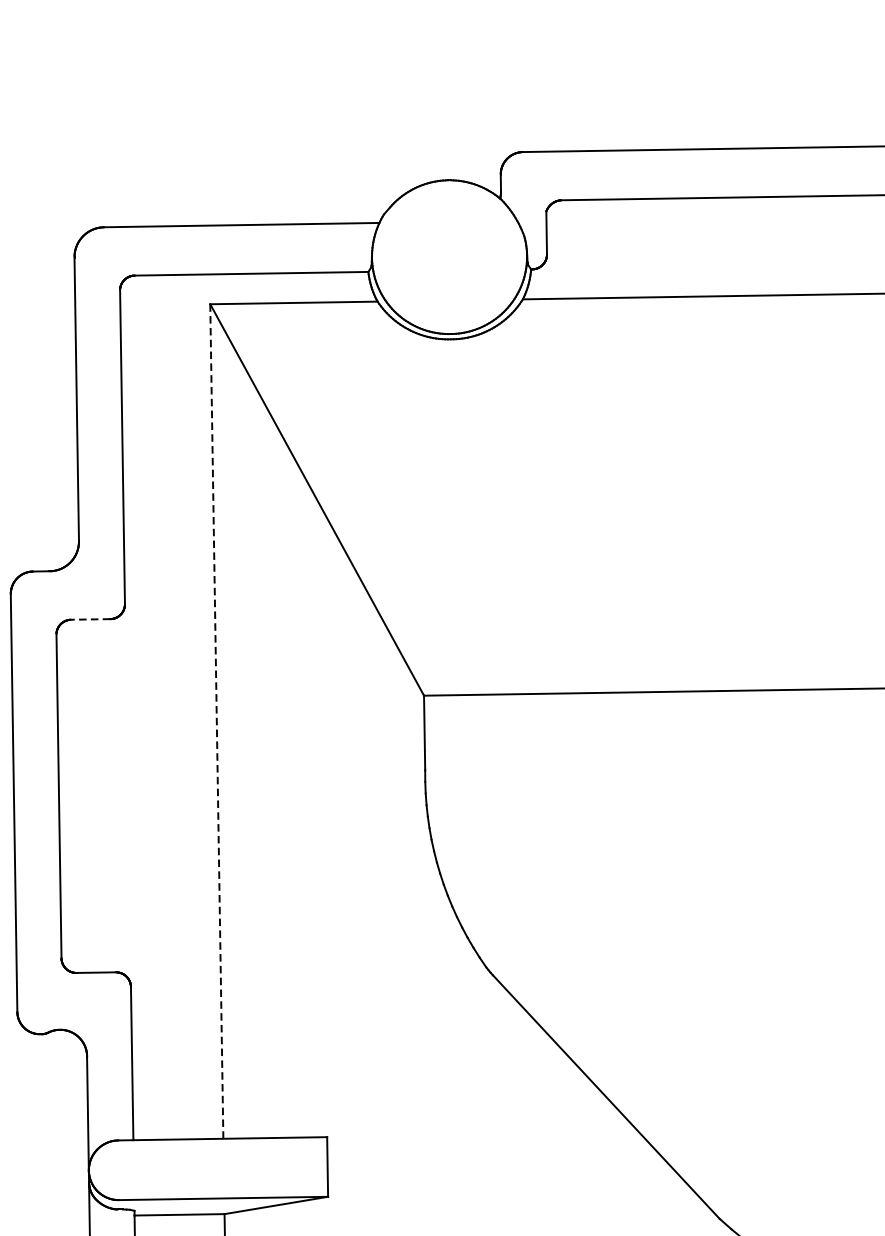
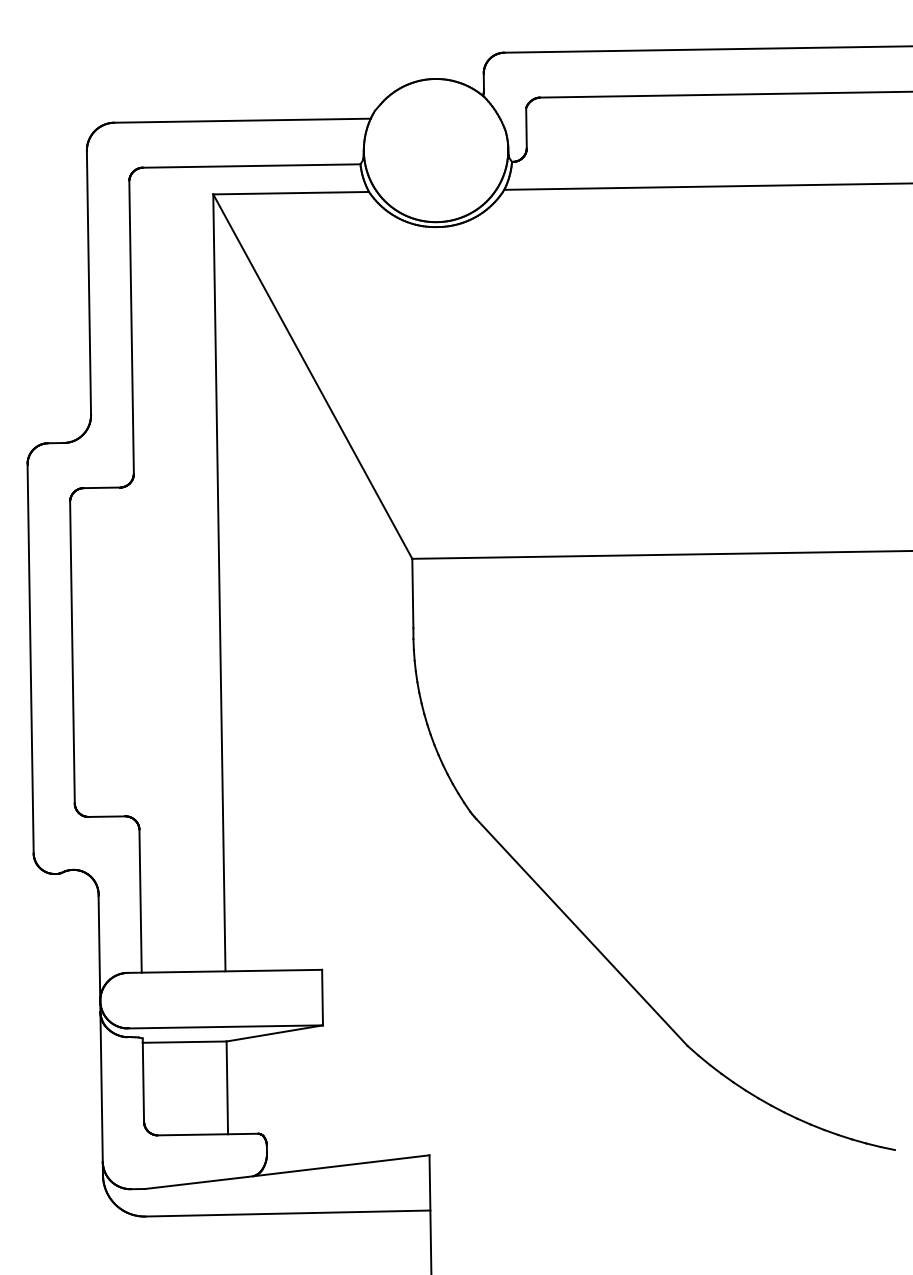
line: (90, 619) -> (101, 487), dashed -> solid
line: (216, 721) -> (219, 582), dashed -> solid

